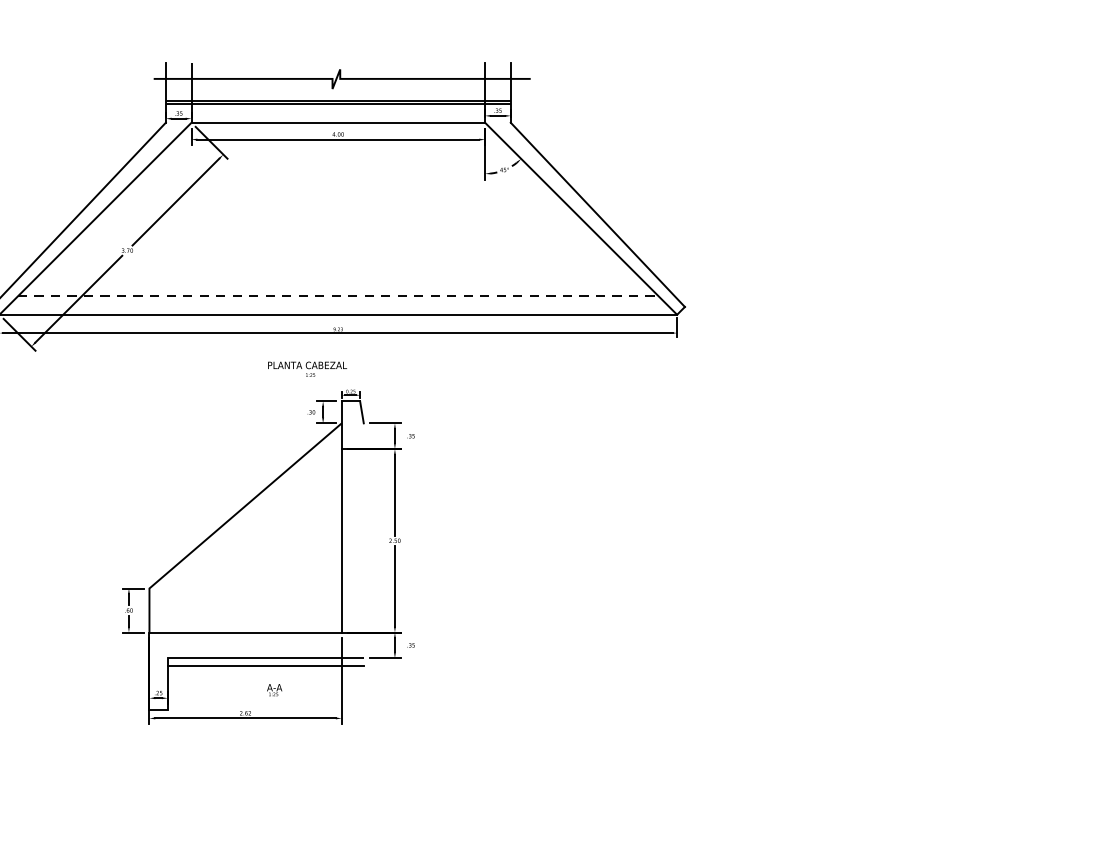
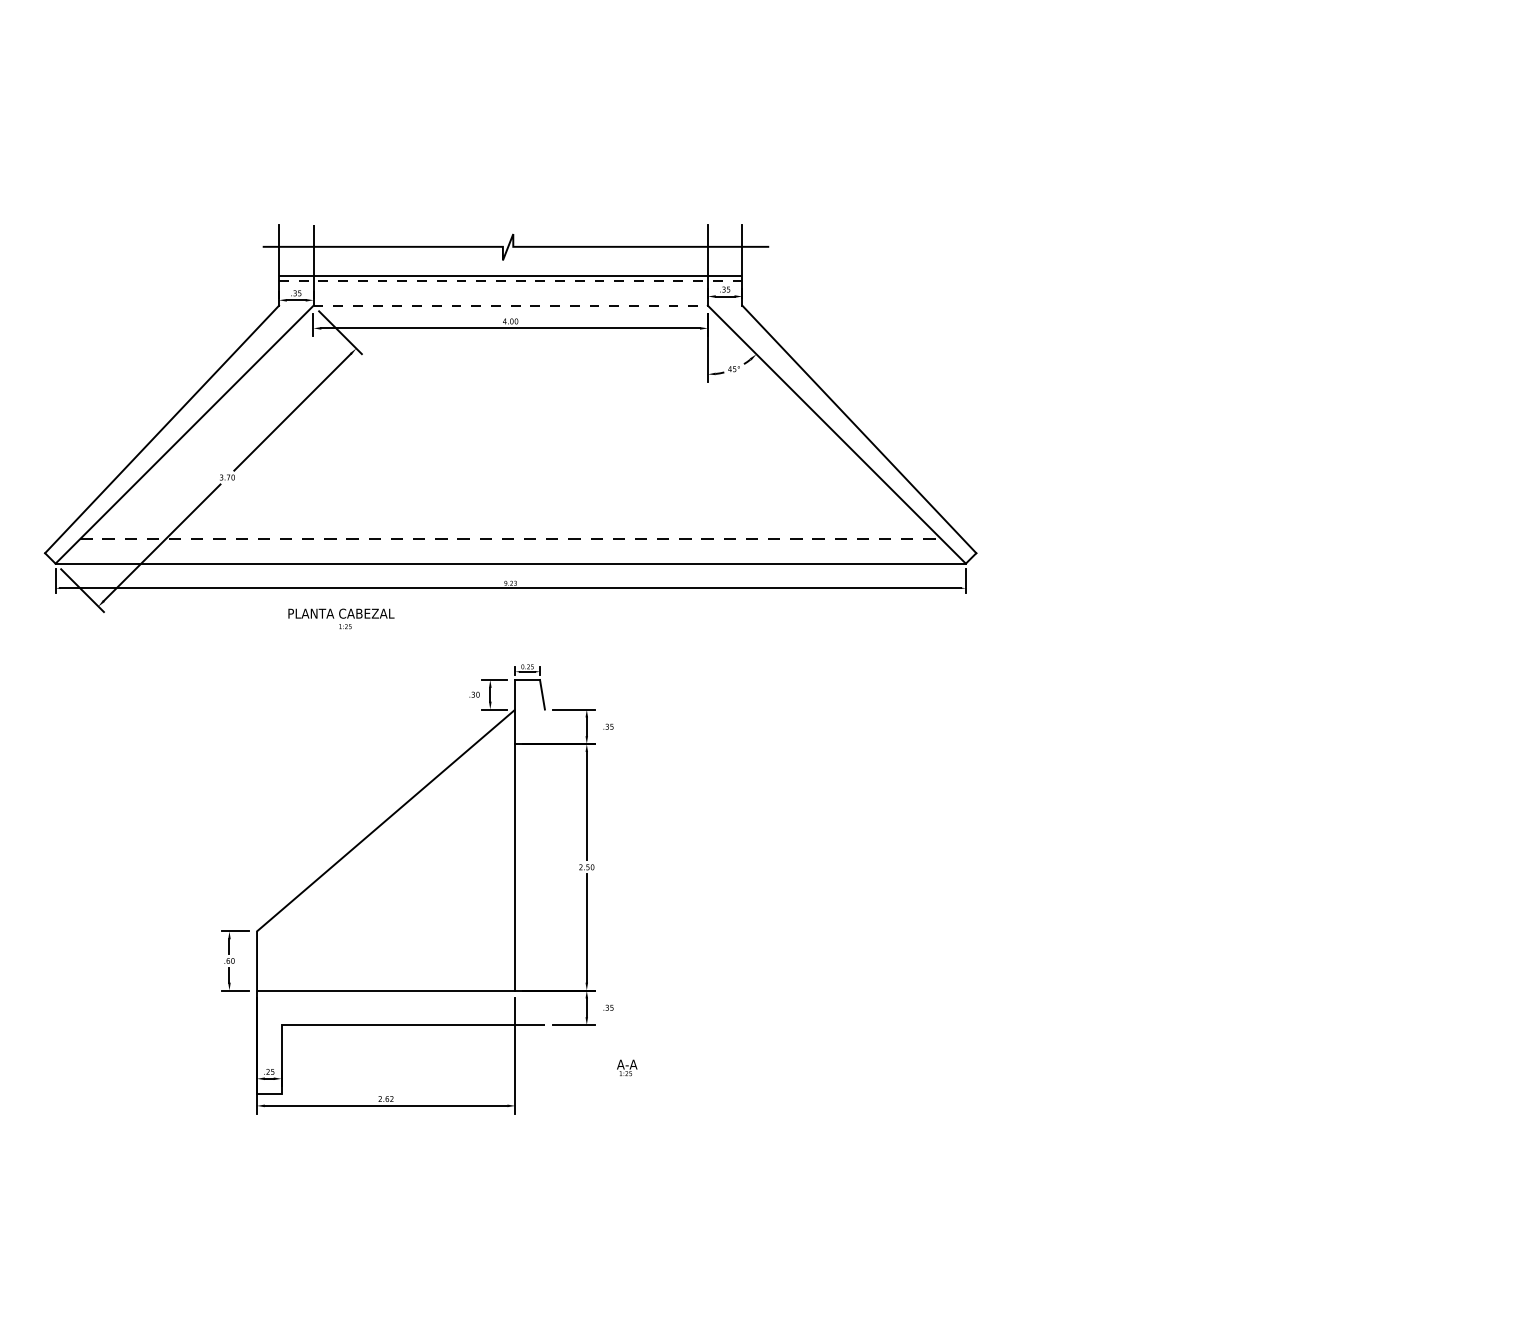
line: (338, 104) -> (510, 281), solid -> dashed
line: (338, 122) -> (511, 305), solid -> dashed
text: (307, 368) -> (341, 618), moved
line: (265, 665) -> (412, 1034), removed
text: (274, 689) -> (627, 1067), moved

